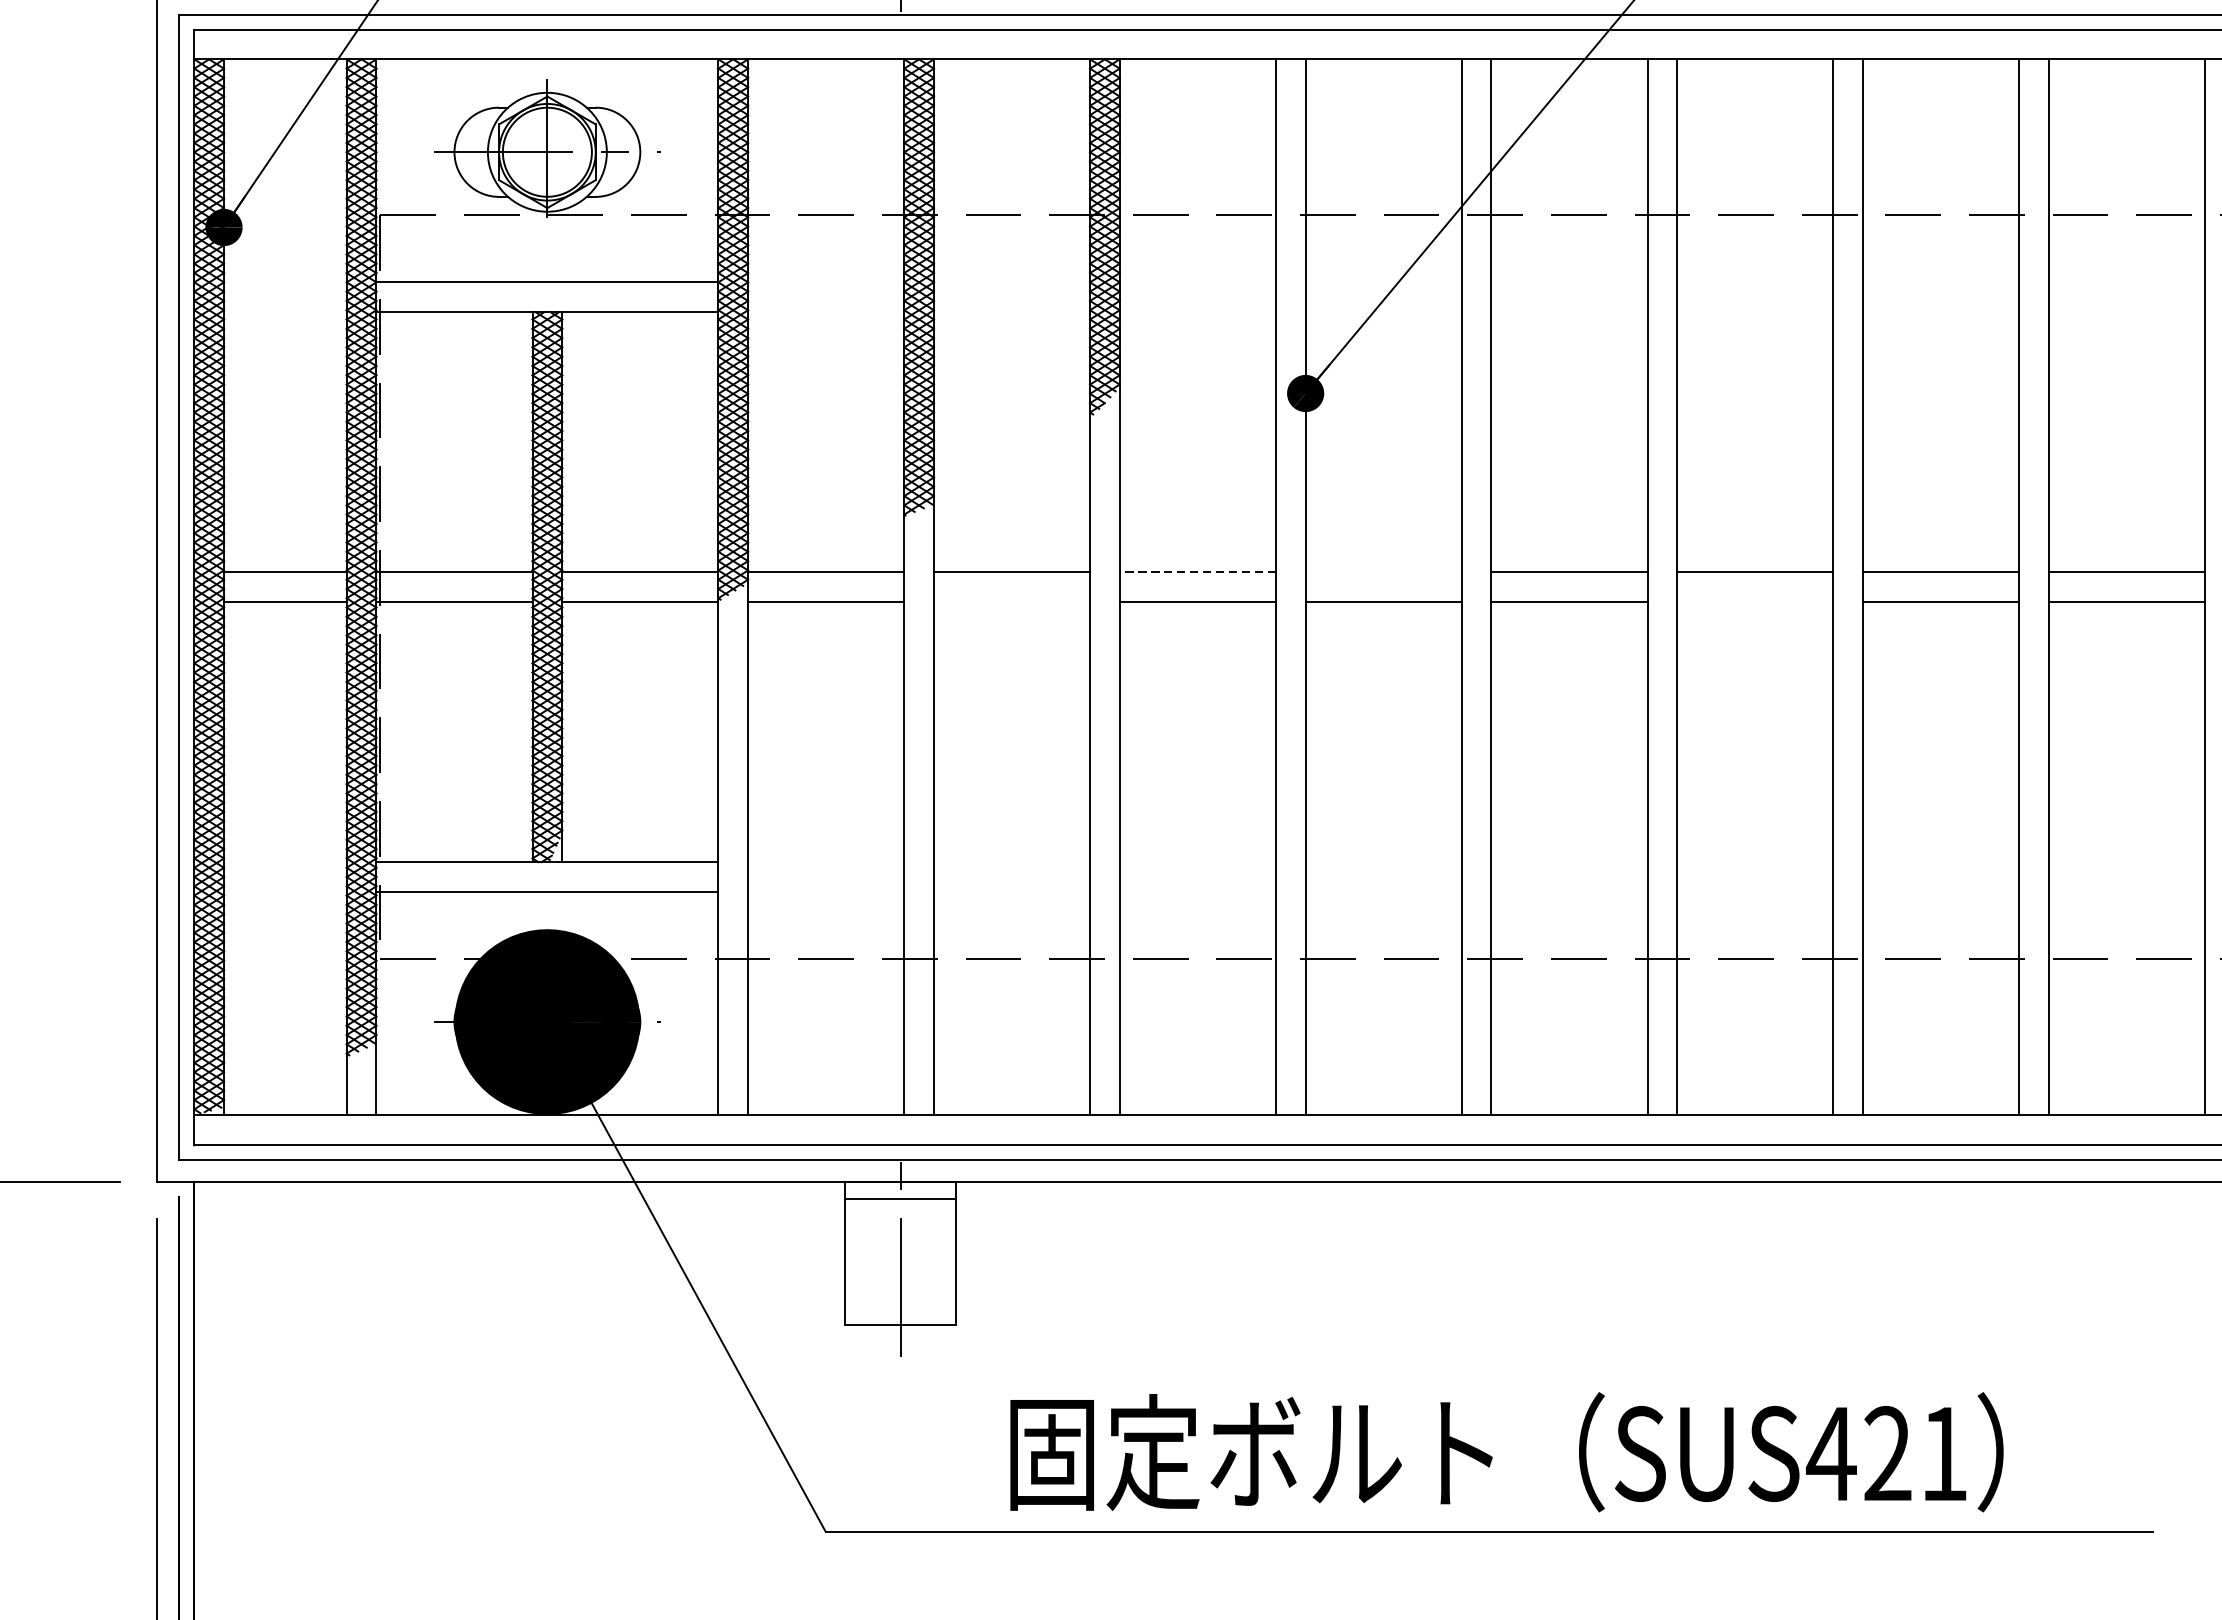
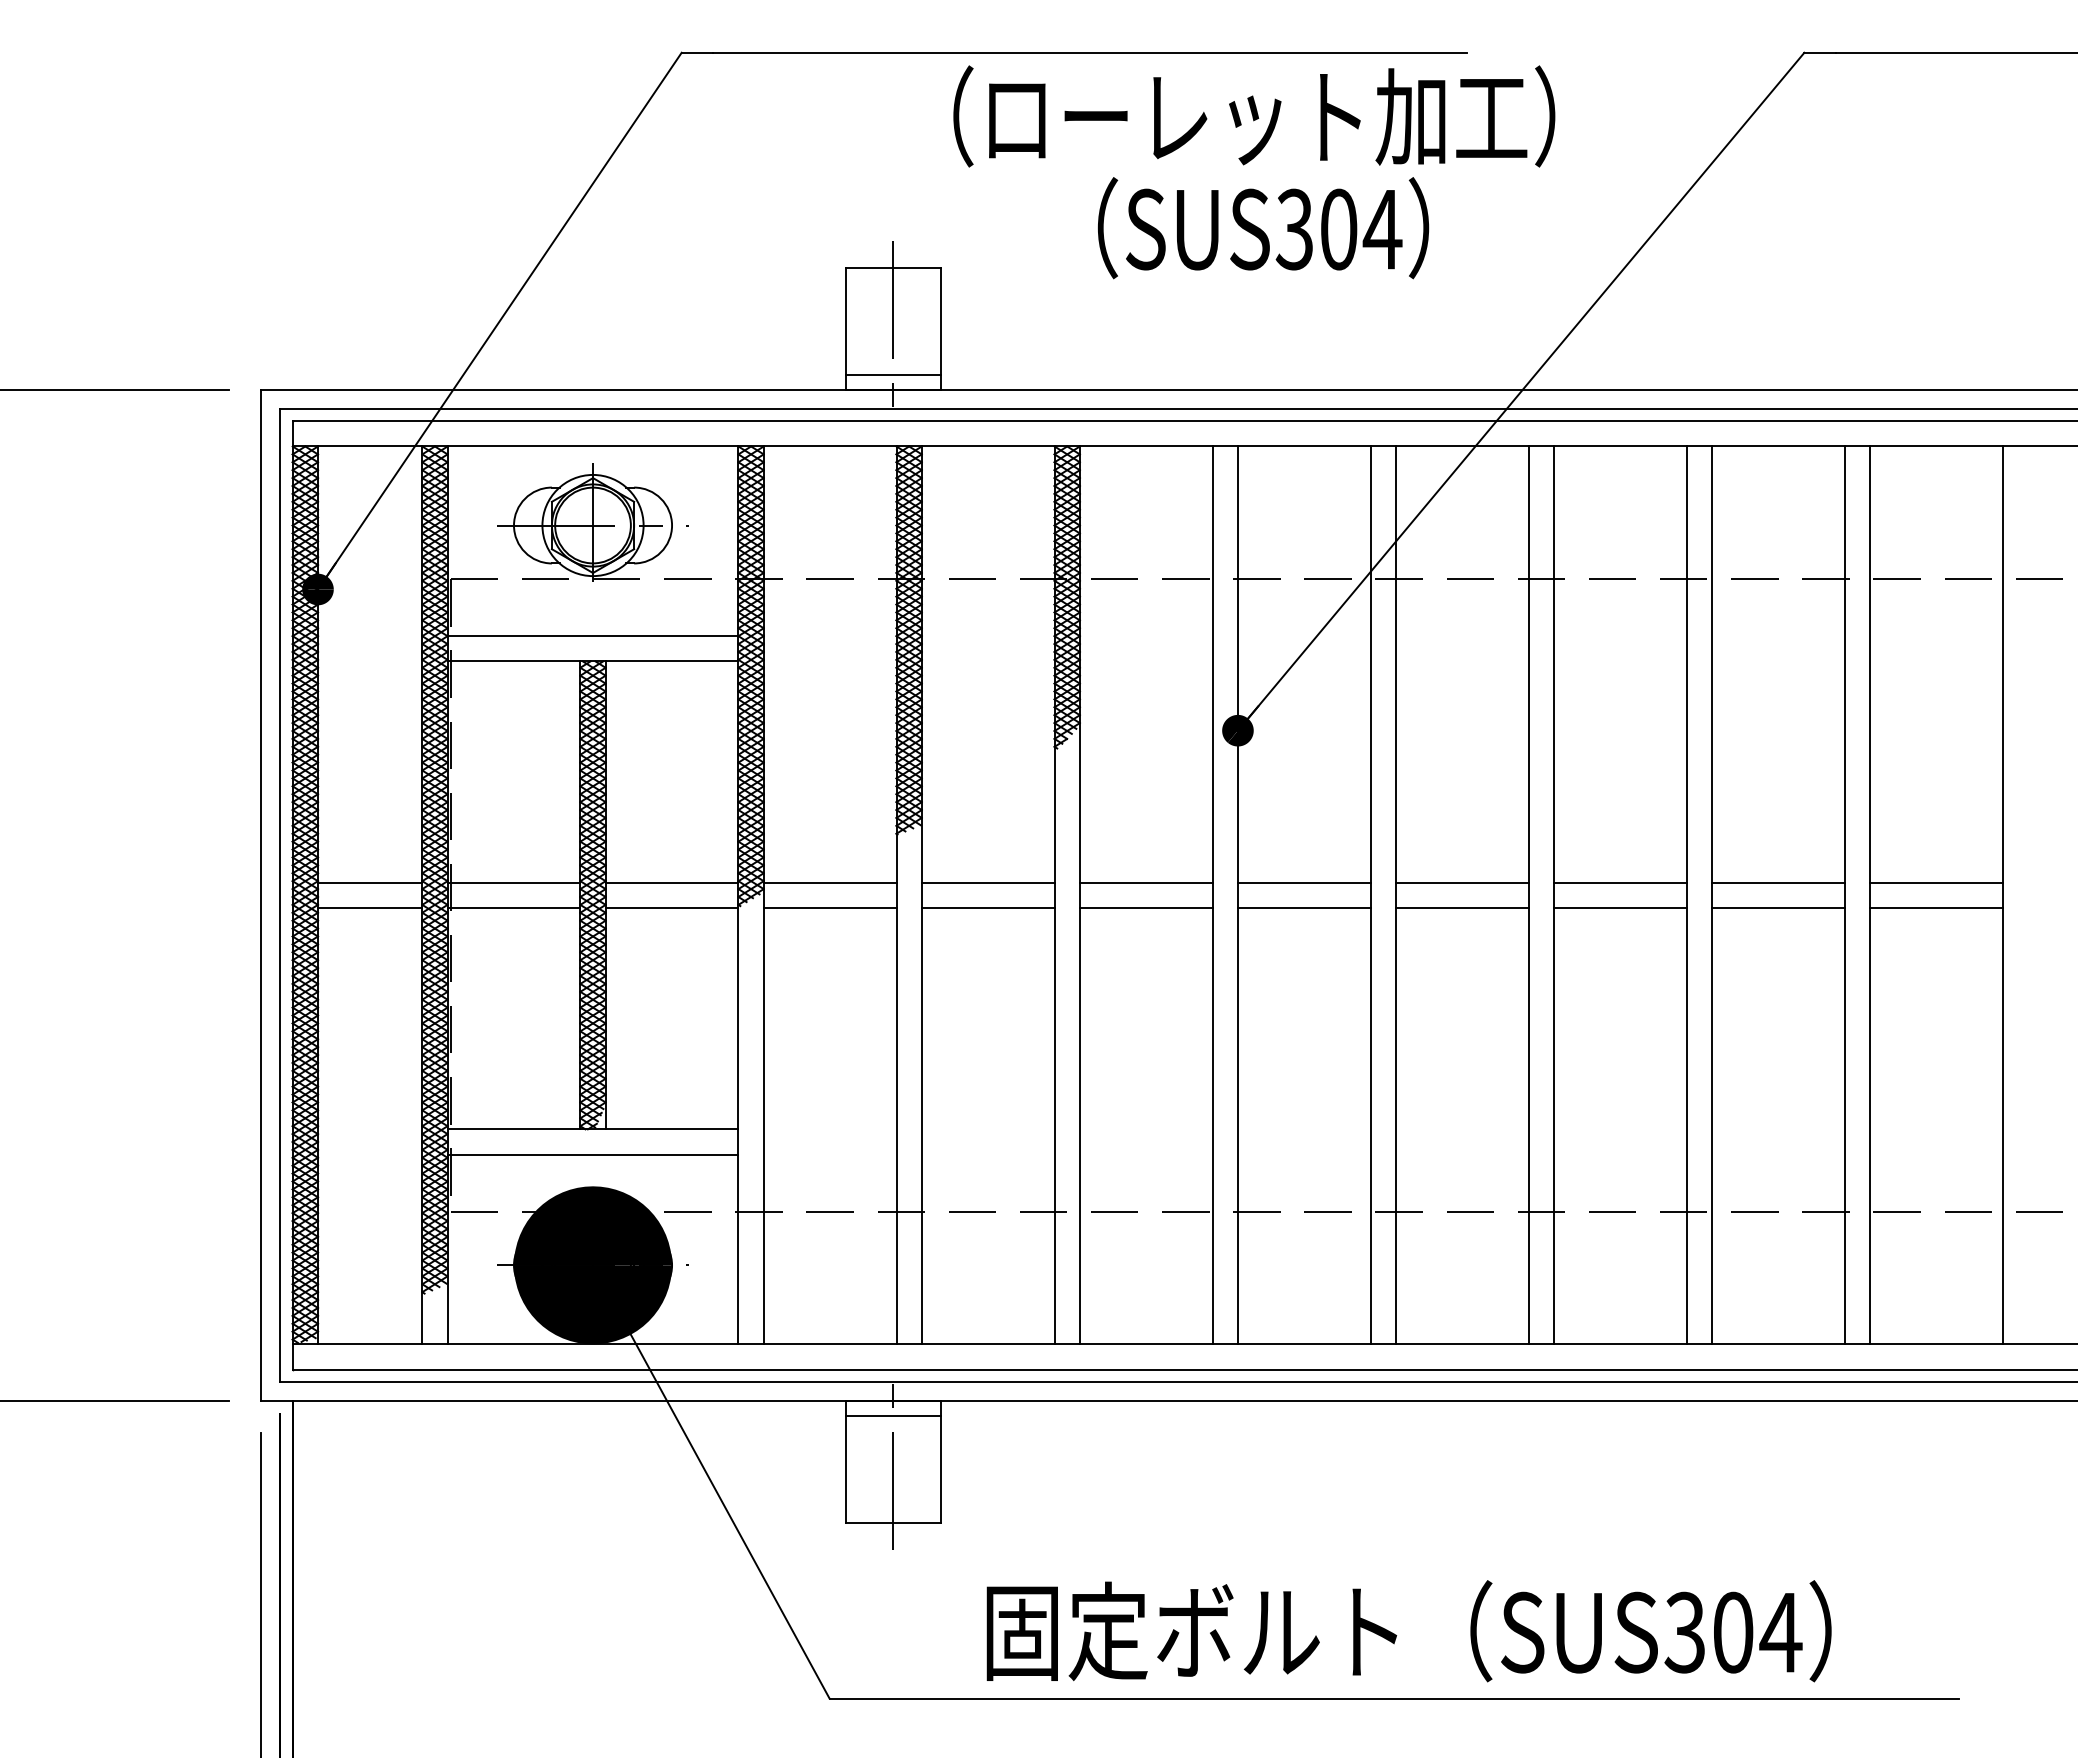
line: (1196, 571) -> (1145, 882), dashed -> solid
line: (1382, 571) -> (1303, 882), added
line: (1011, 602) -> (987, 908), added
line: (1755, 602) -> (1620, 908), added
text: (1887, 1453) -> (1732, 1632), SUS421 -> SUS304

